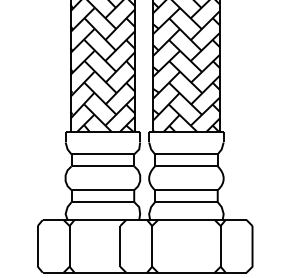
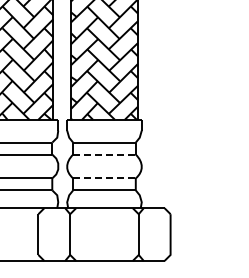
line: (186, 166) -> (104, 154), solid -> dashed
line: (186, 190) -> (104, 178), solid -> dashed

